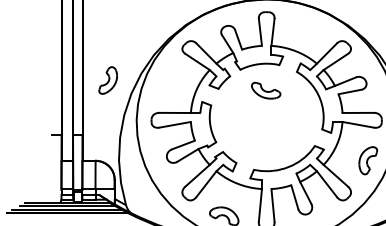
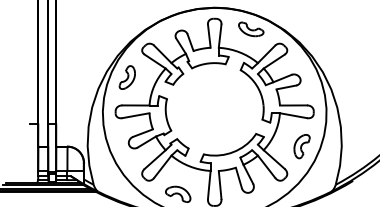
part: (107, 80) -> (126, 77), moved
part: (266, 90) -> (251, 29), moved

